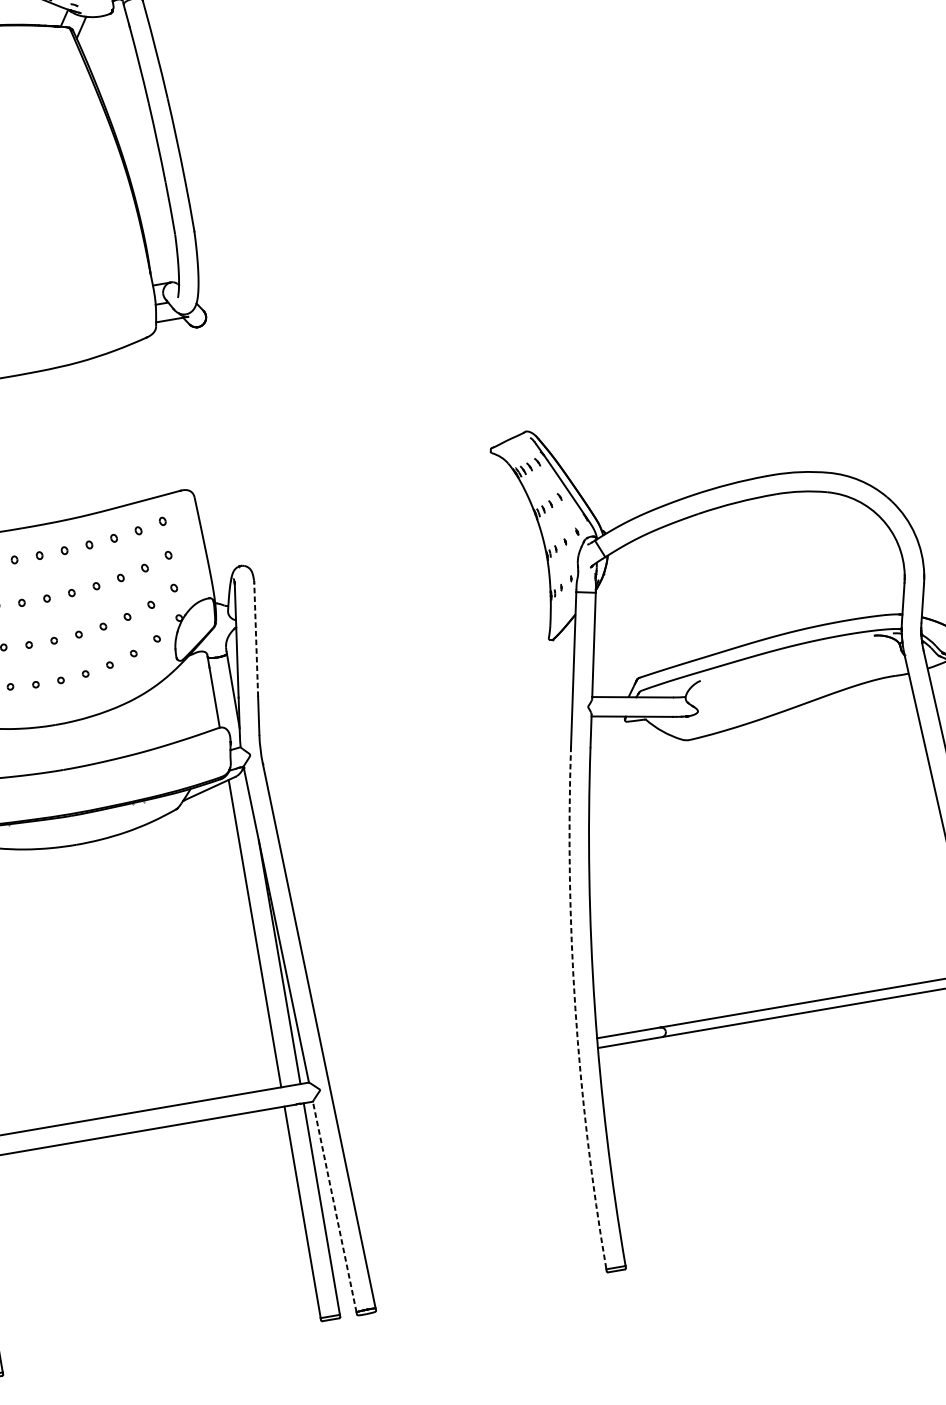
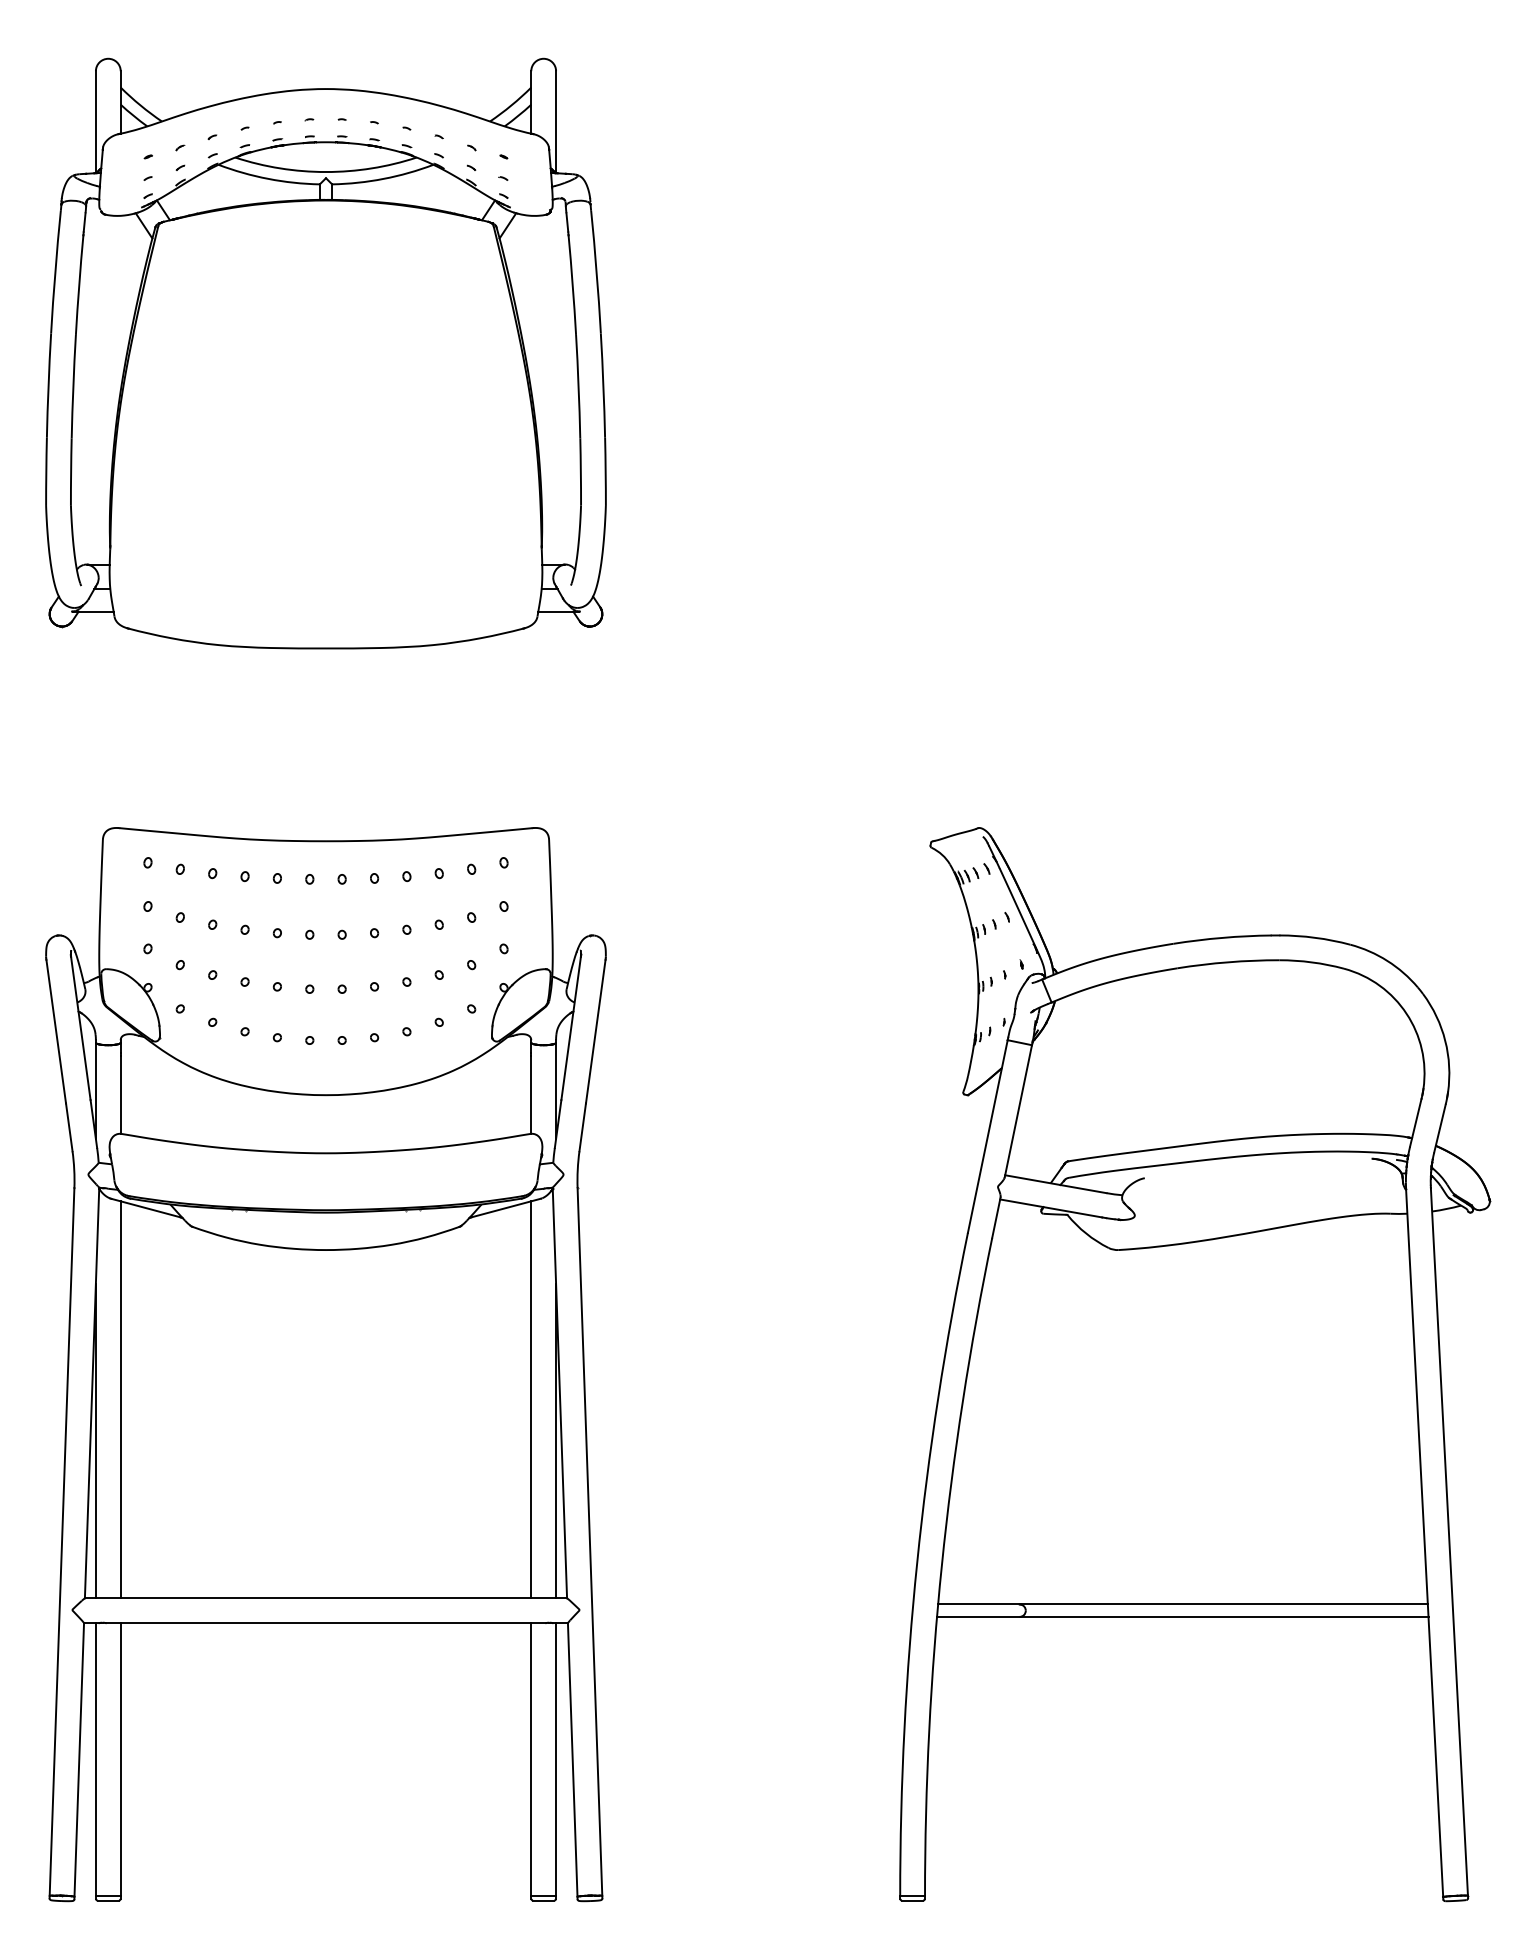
line: (255, 639) -> (595, 1031), dashed -> solid
arc: (575, 1008) -> (917, 1562), dashed -> solid
line: (334, 1206) -> (572, 1759), dashed -> solid

